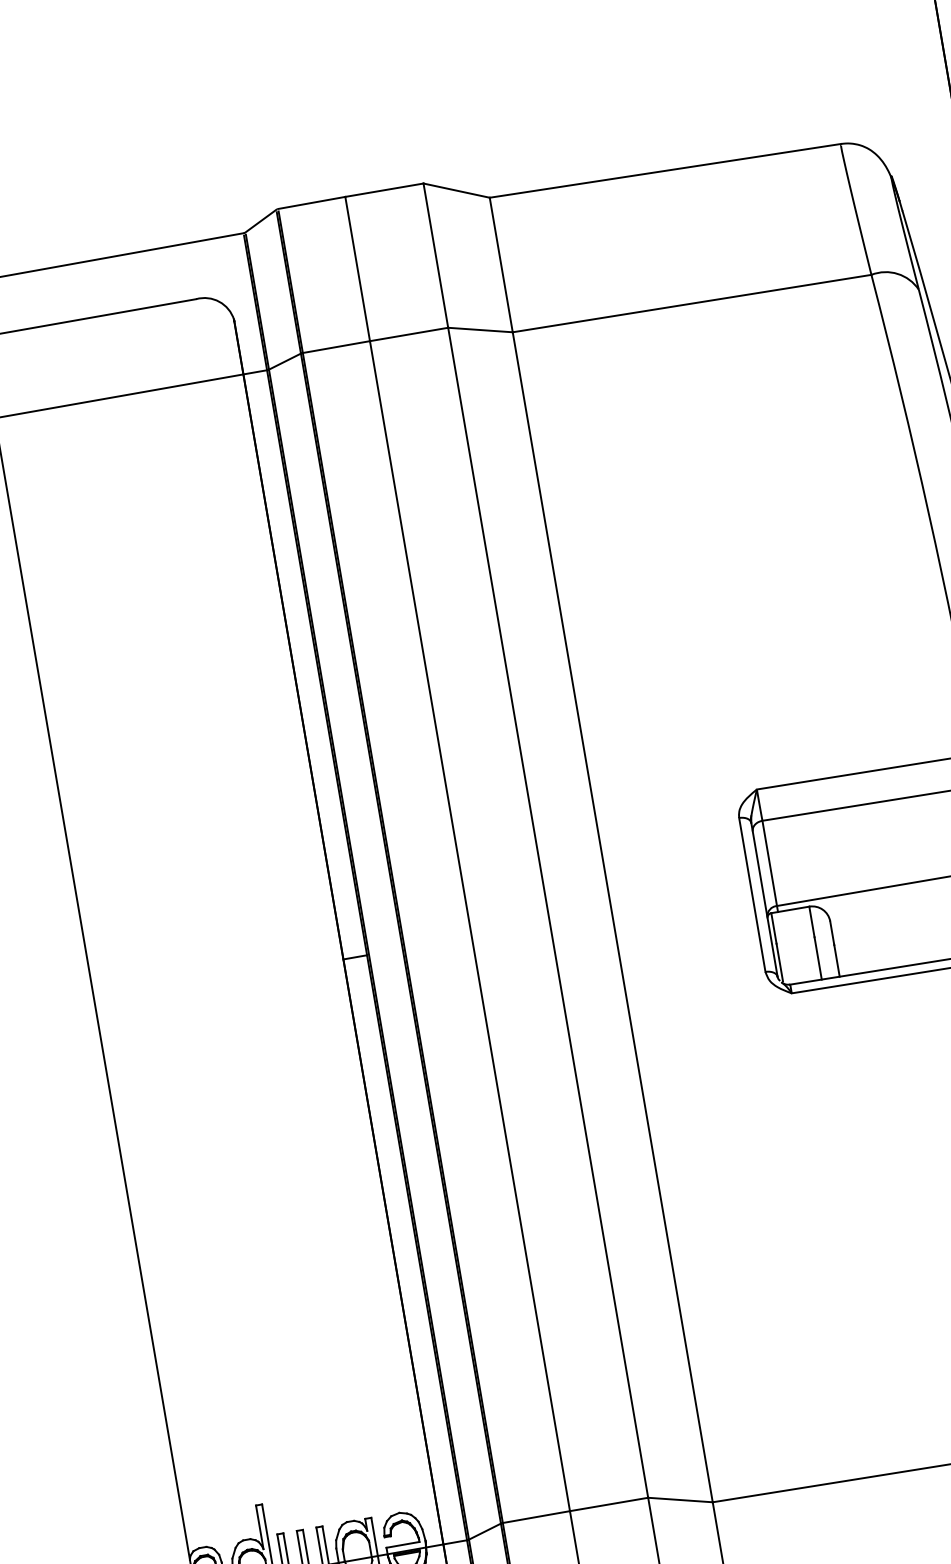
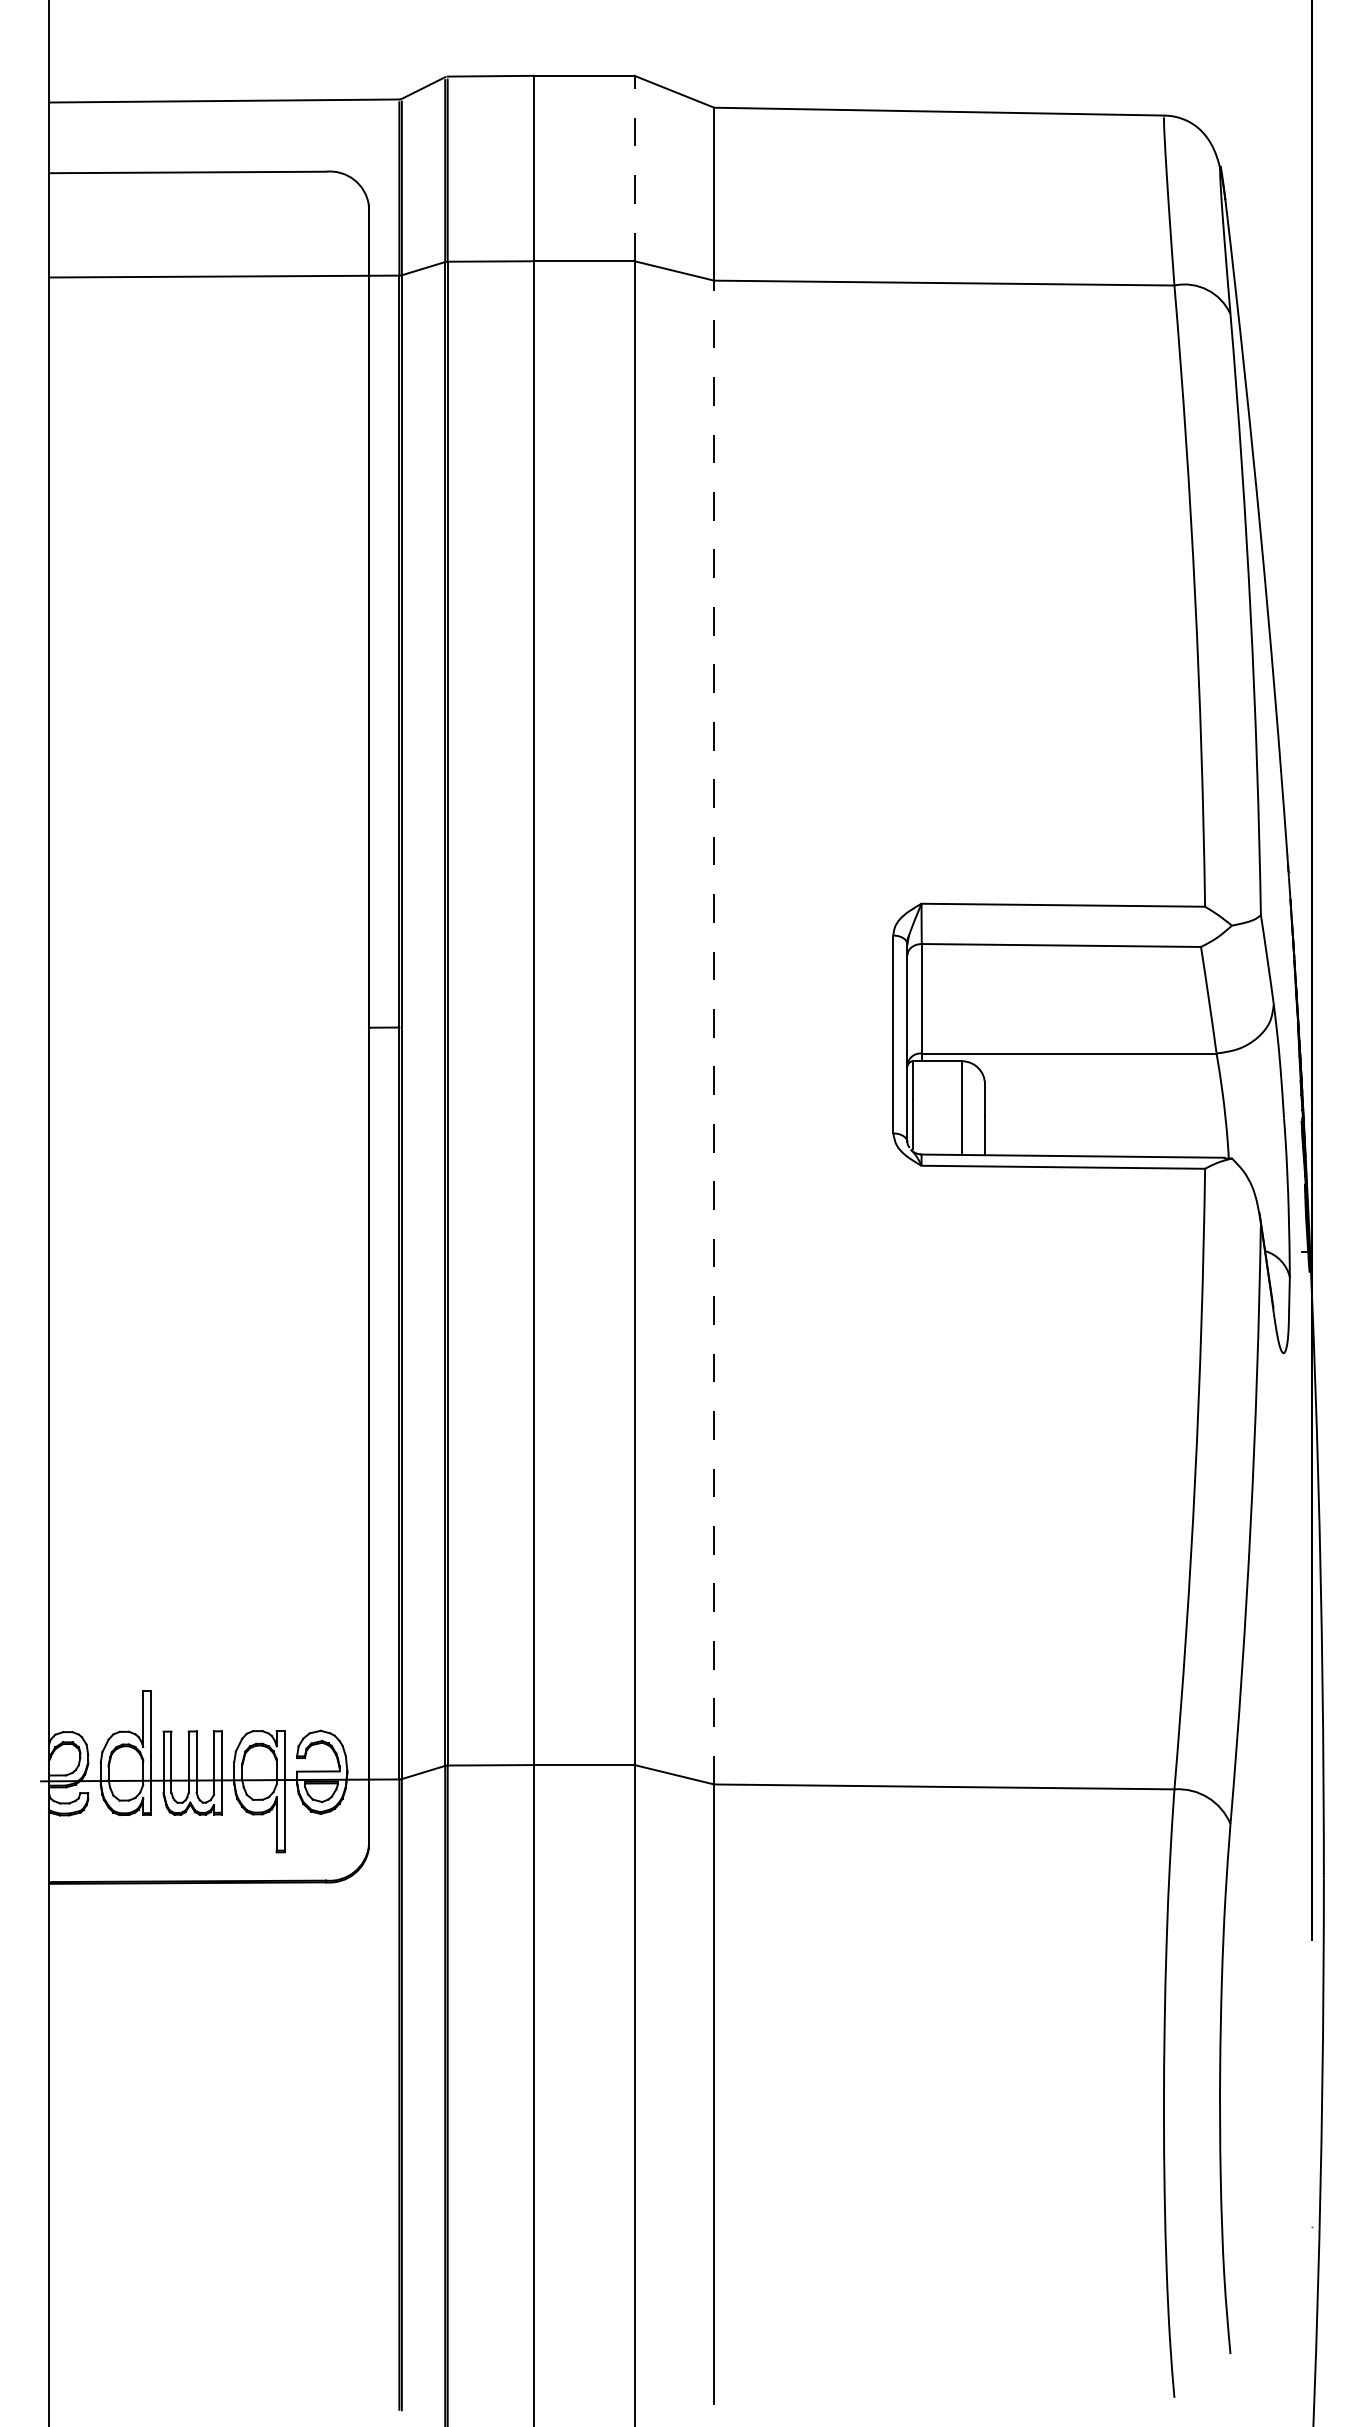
line: (435, 255) -> (634, 168), solid -> dashed
line: (612, 917) -> (714, 1032), solid -> dashed

